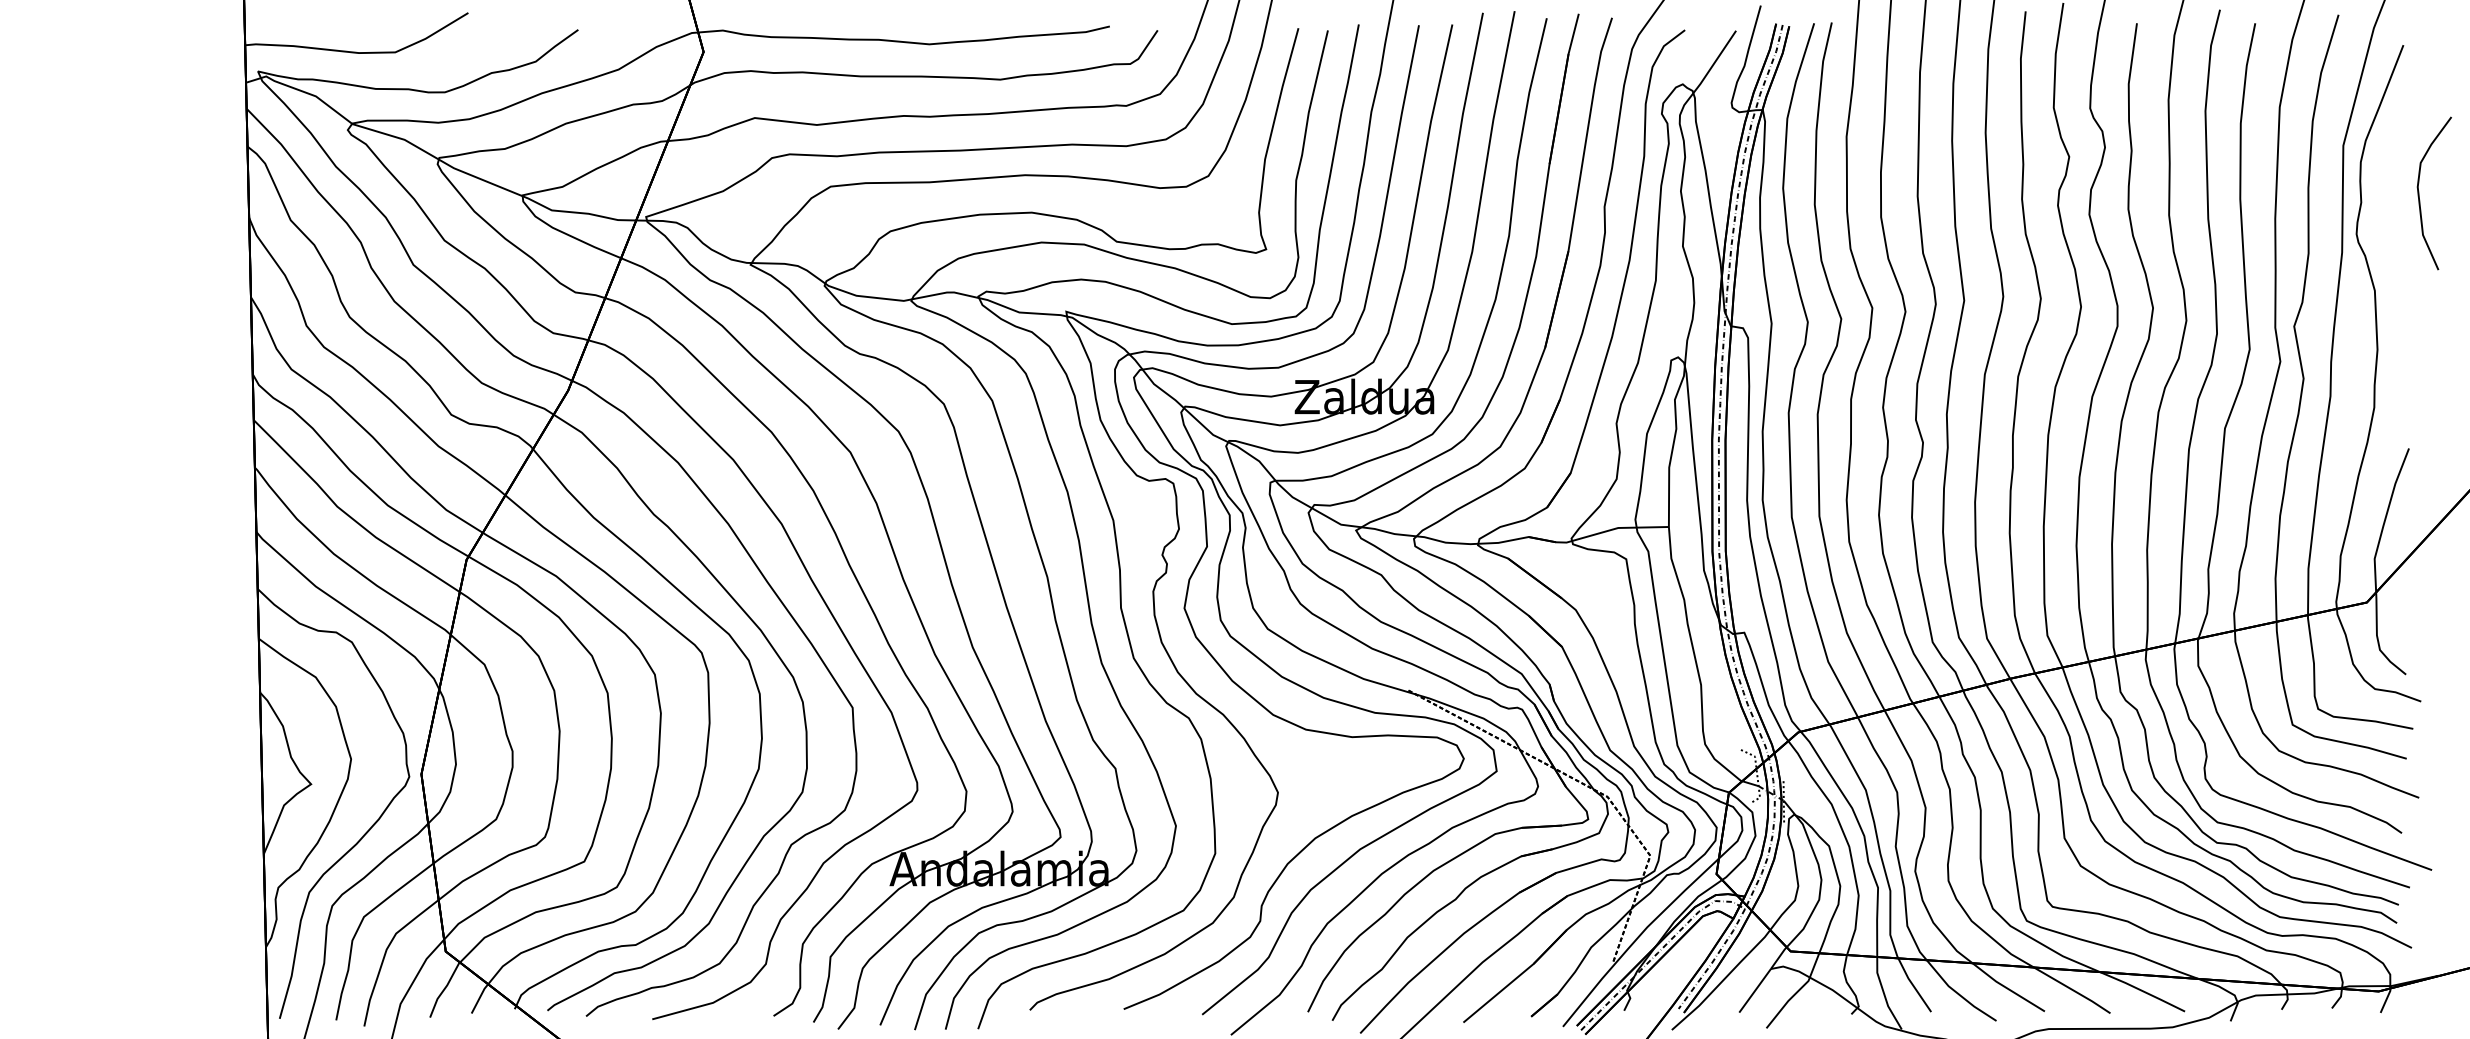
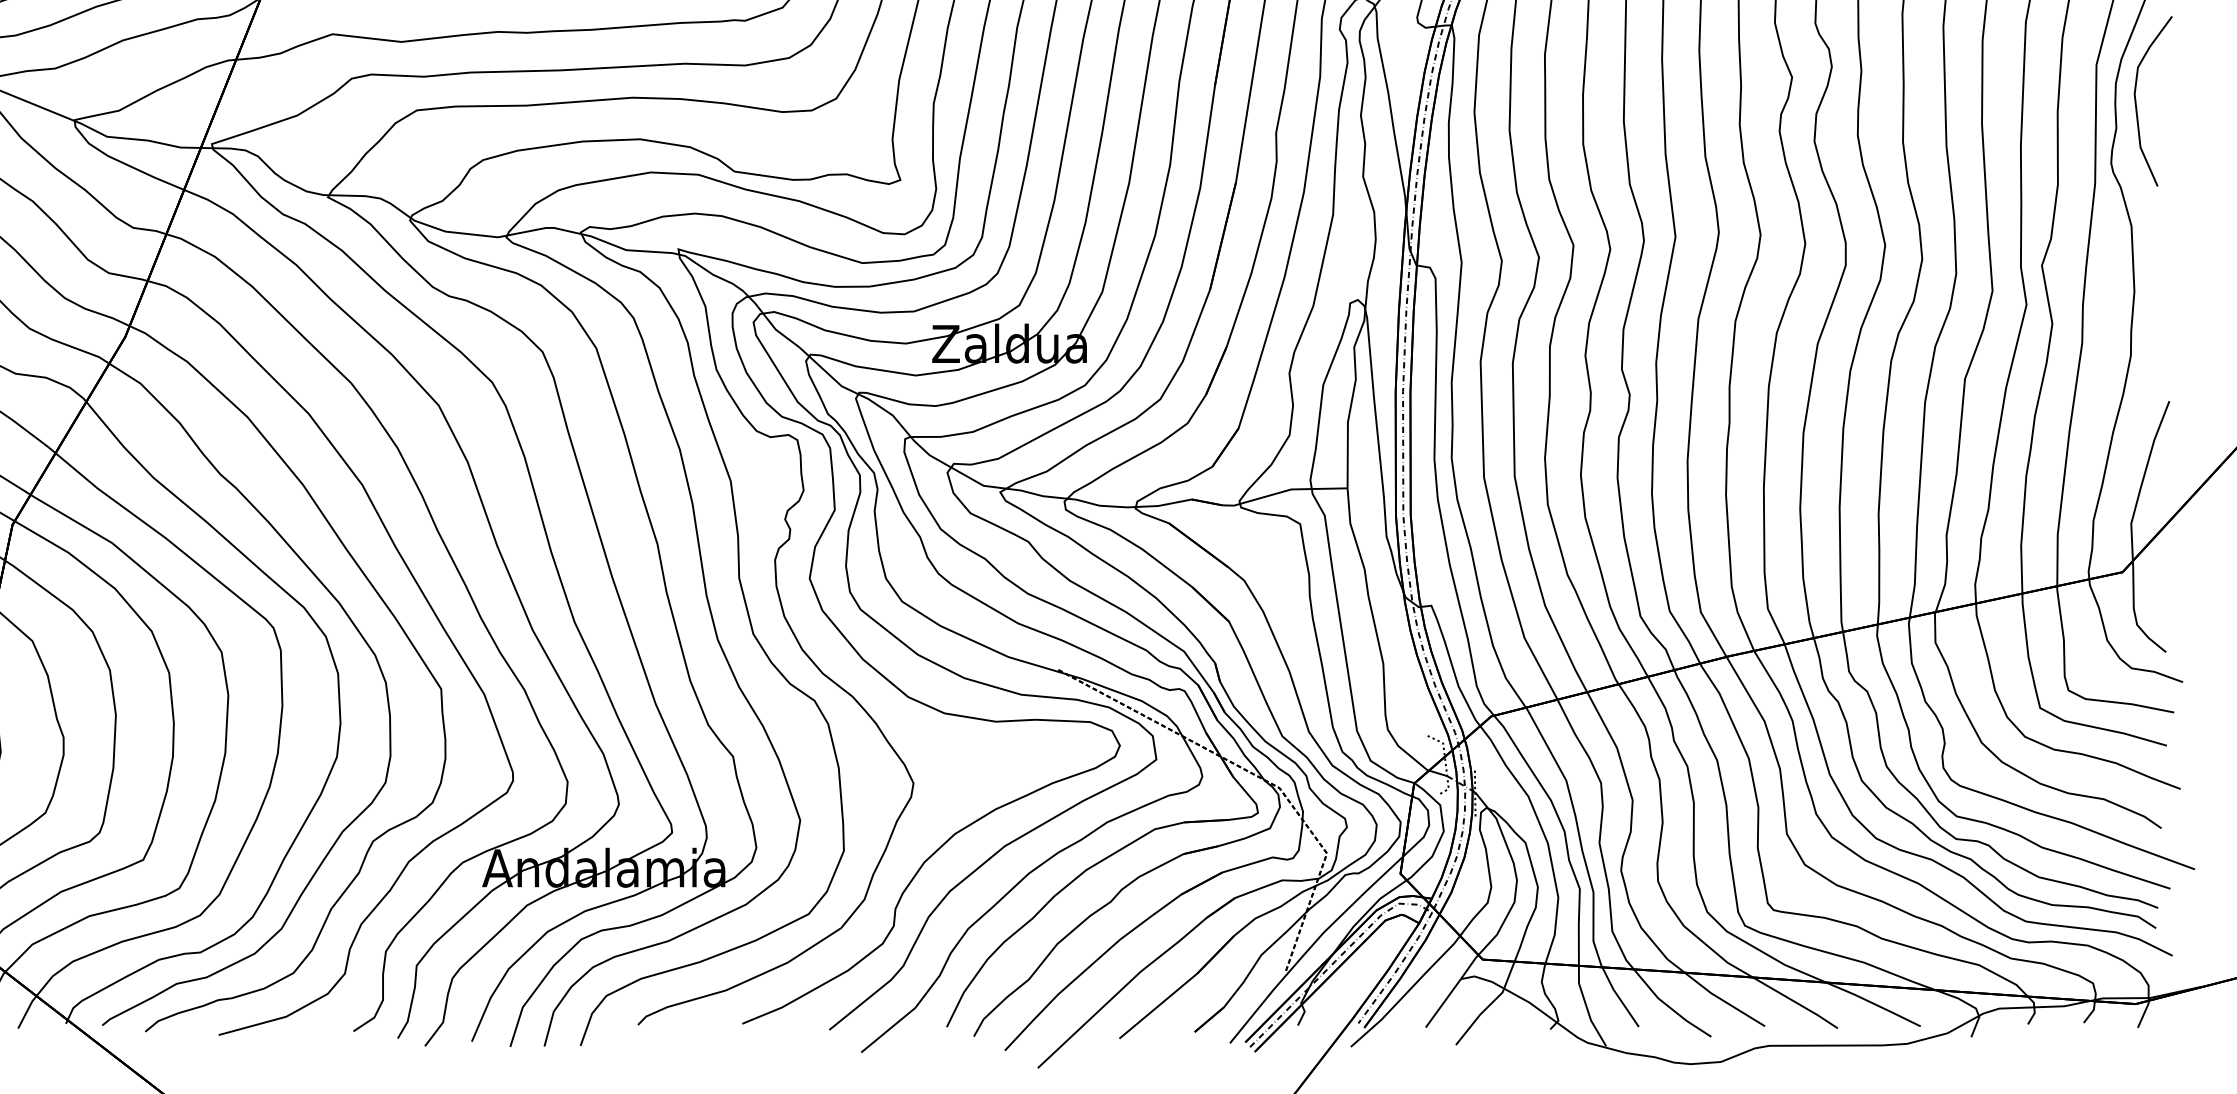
curve: (2419, 193) -> (2136, 101), moved

